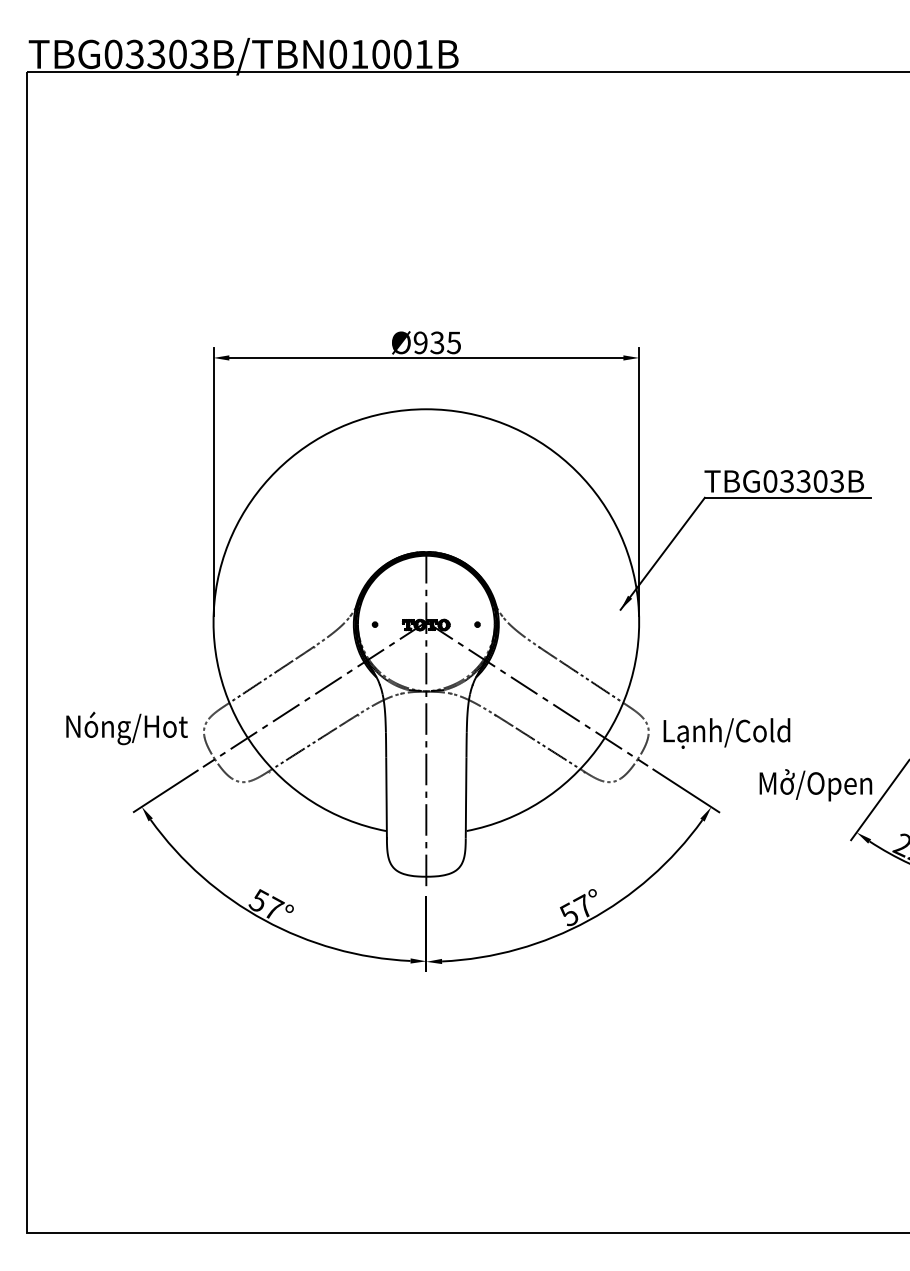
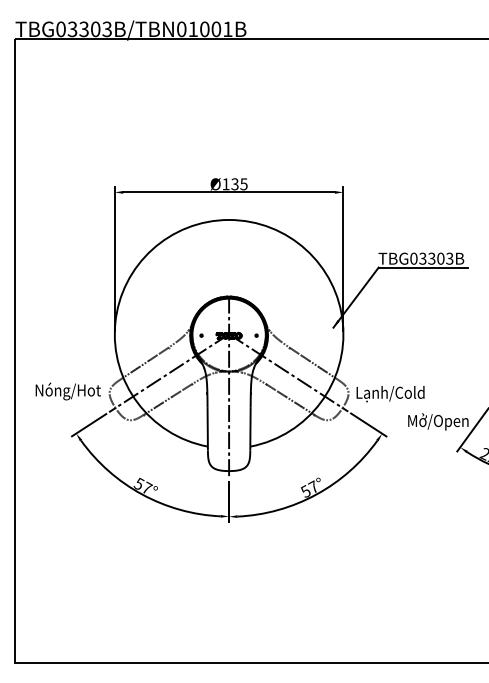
text: (419, 343) -> (225, 184), Ø935 -> Ø135

